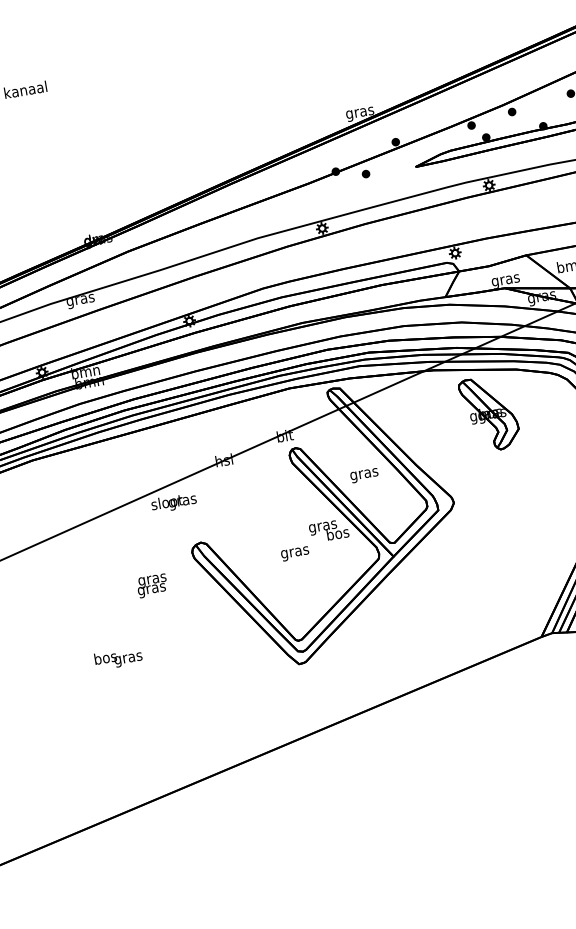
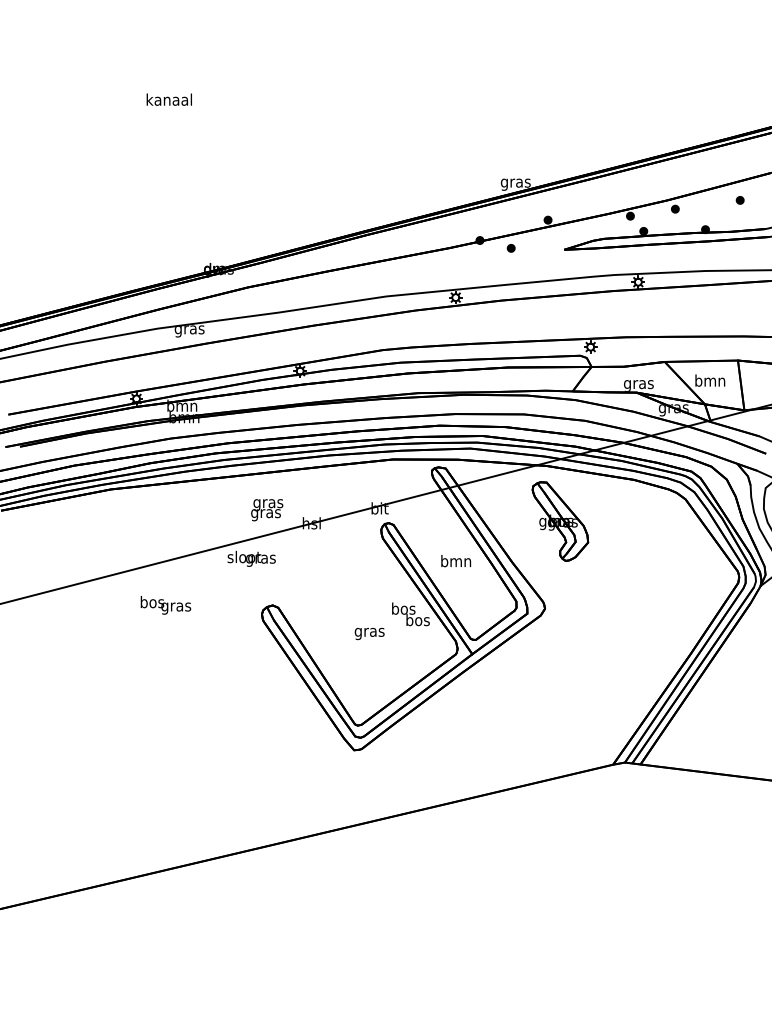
part: (489, 413) -> (560, 521), moved
text: (364, 474) -> (456, 562), gras -> bmn
text: (322, 525) -> (403, 609), gras -> bos
text: (152, 586) -> (267, 510), moved
text: (118, 658) -> (165, 605), moved

